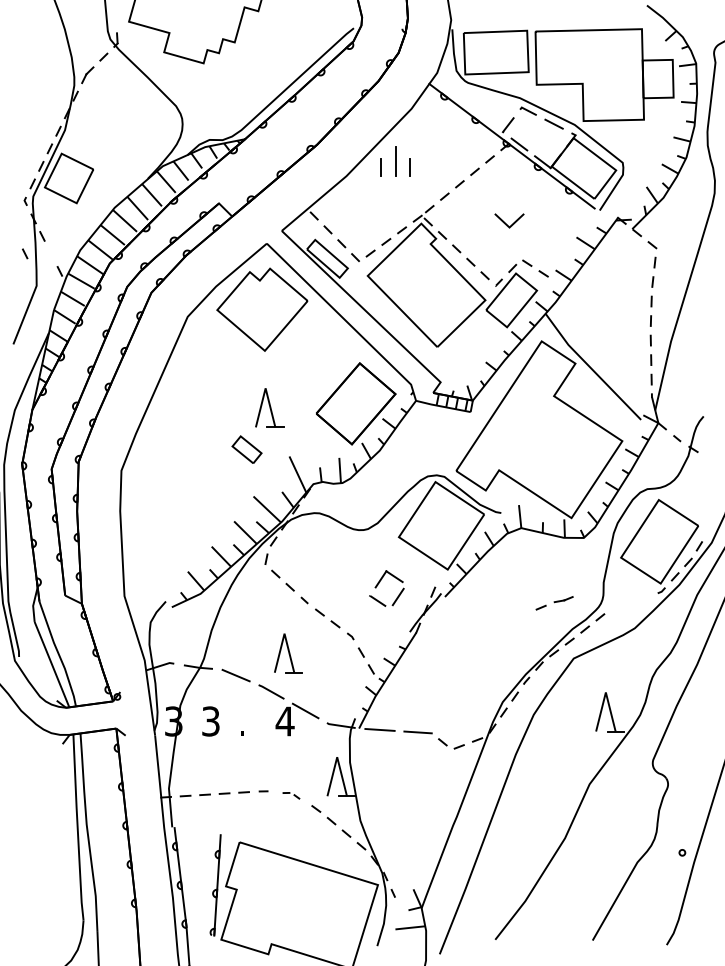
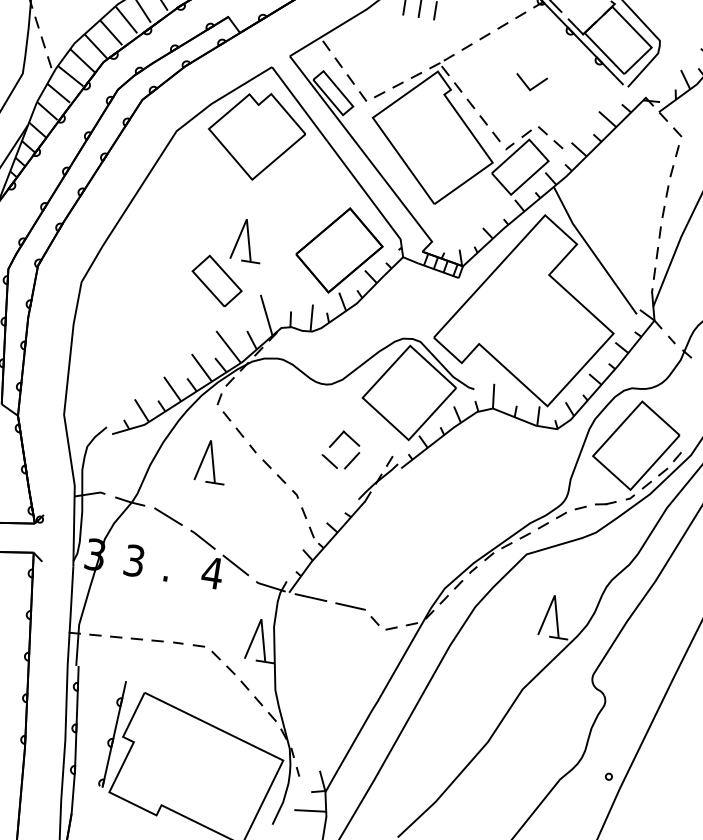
line: (25, 253) -> (43, 42), moved
part: (246, 449) -> (216, 280), size x1.67
part: (554, 603) -> (595, 505), moved
part: (288, 653) -> (211, 461), moved
part: (291, 795) -> (207, 652), size x1.67

